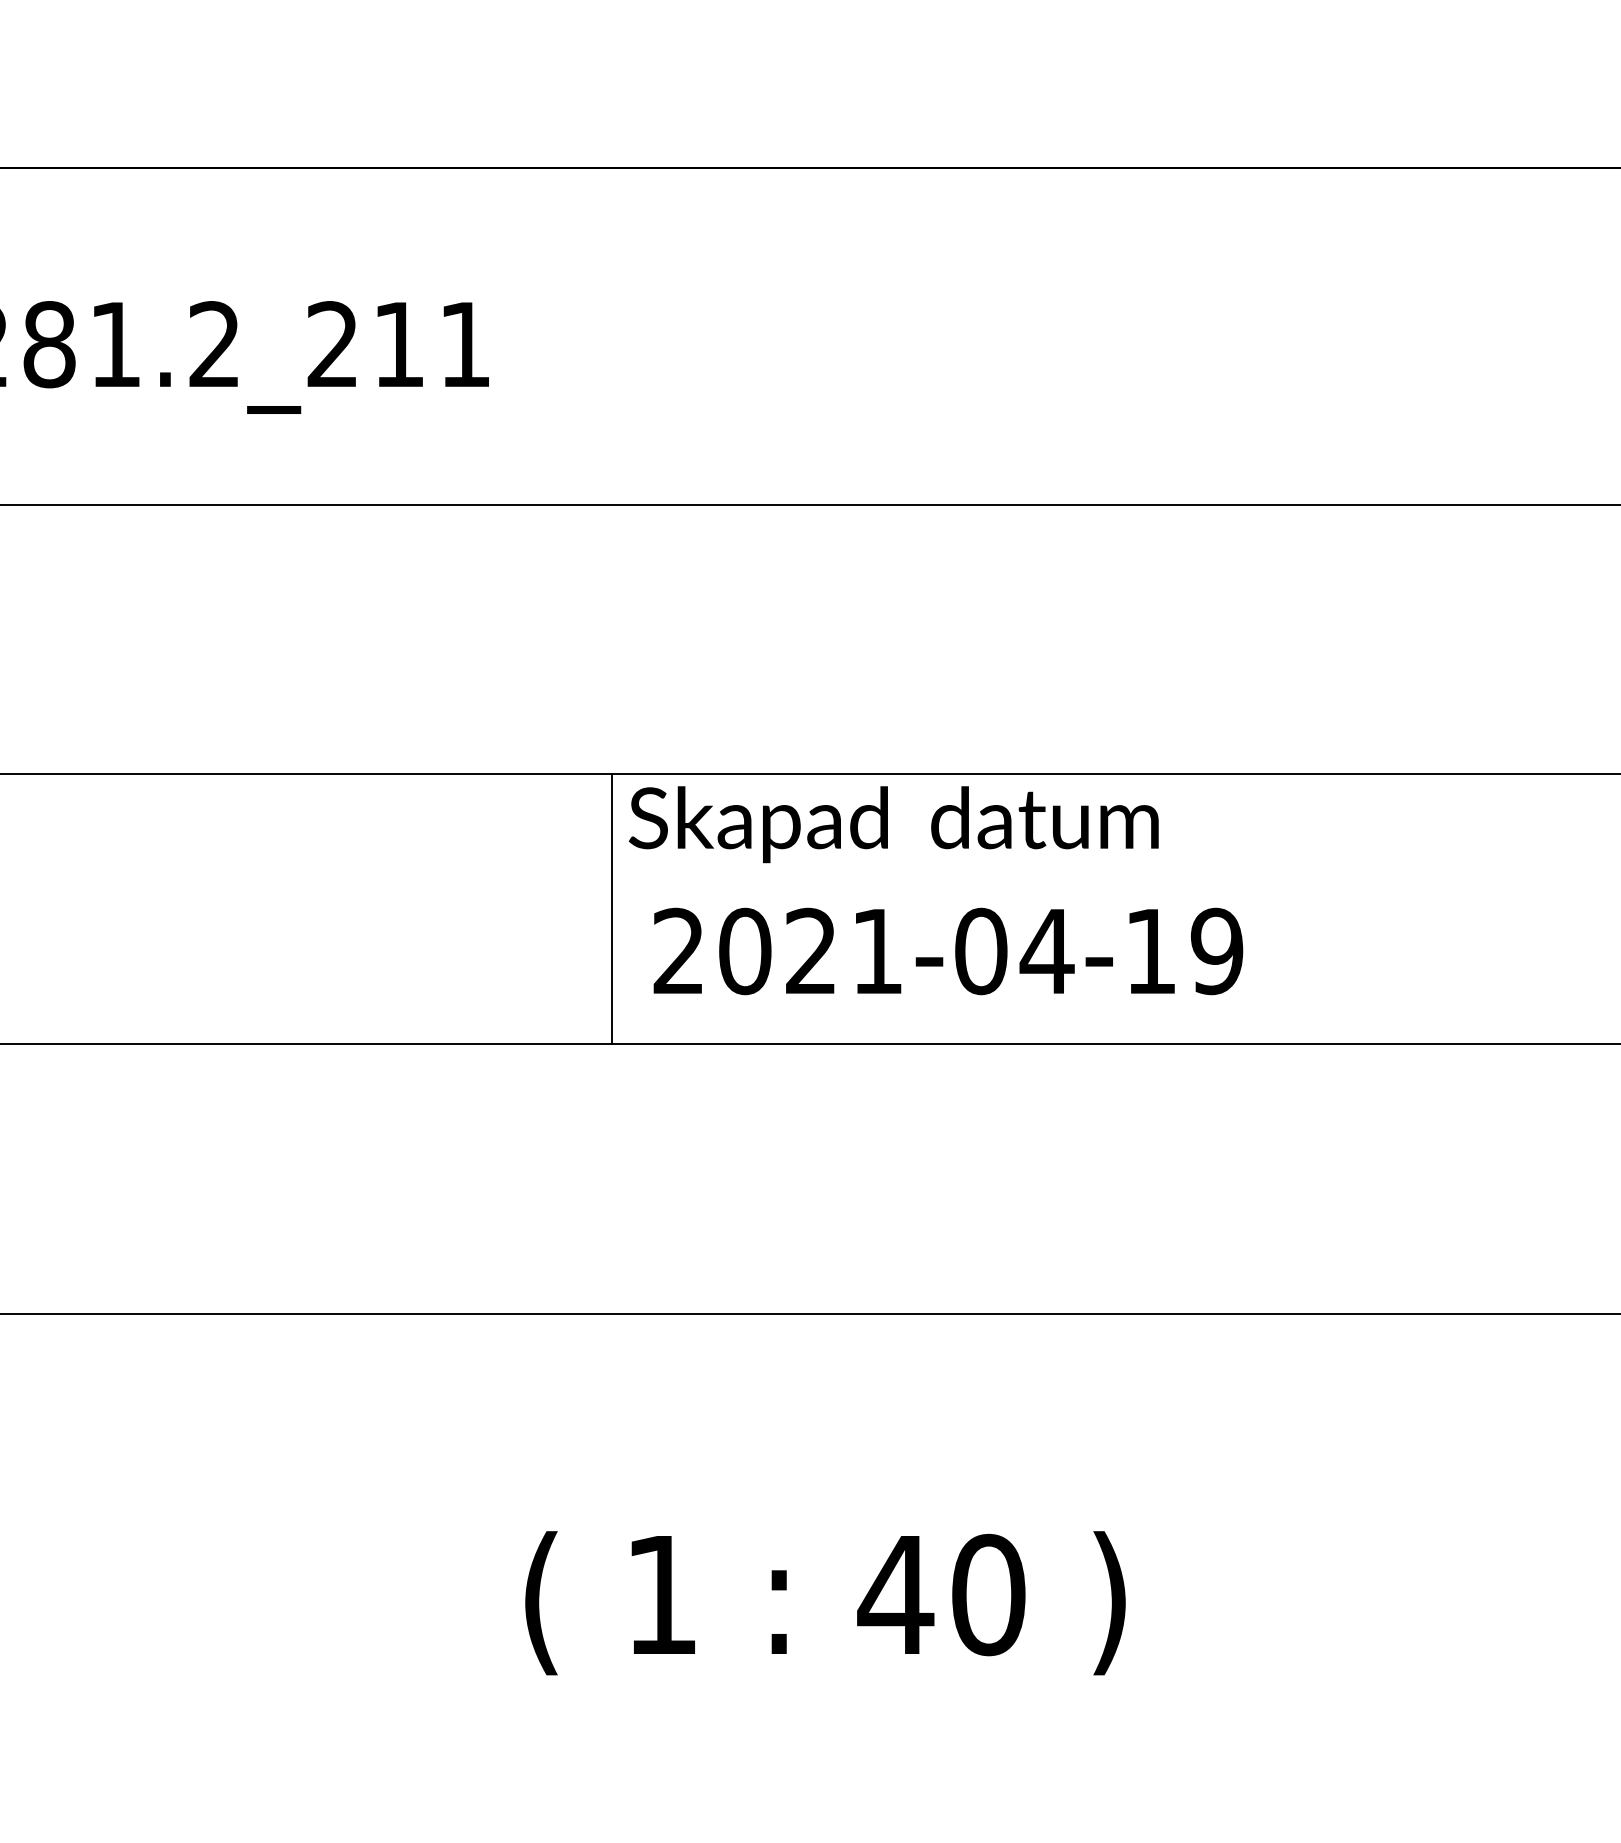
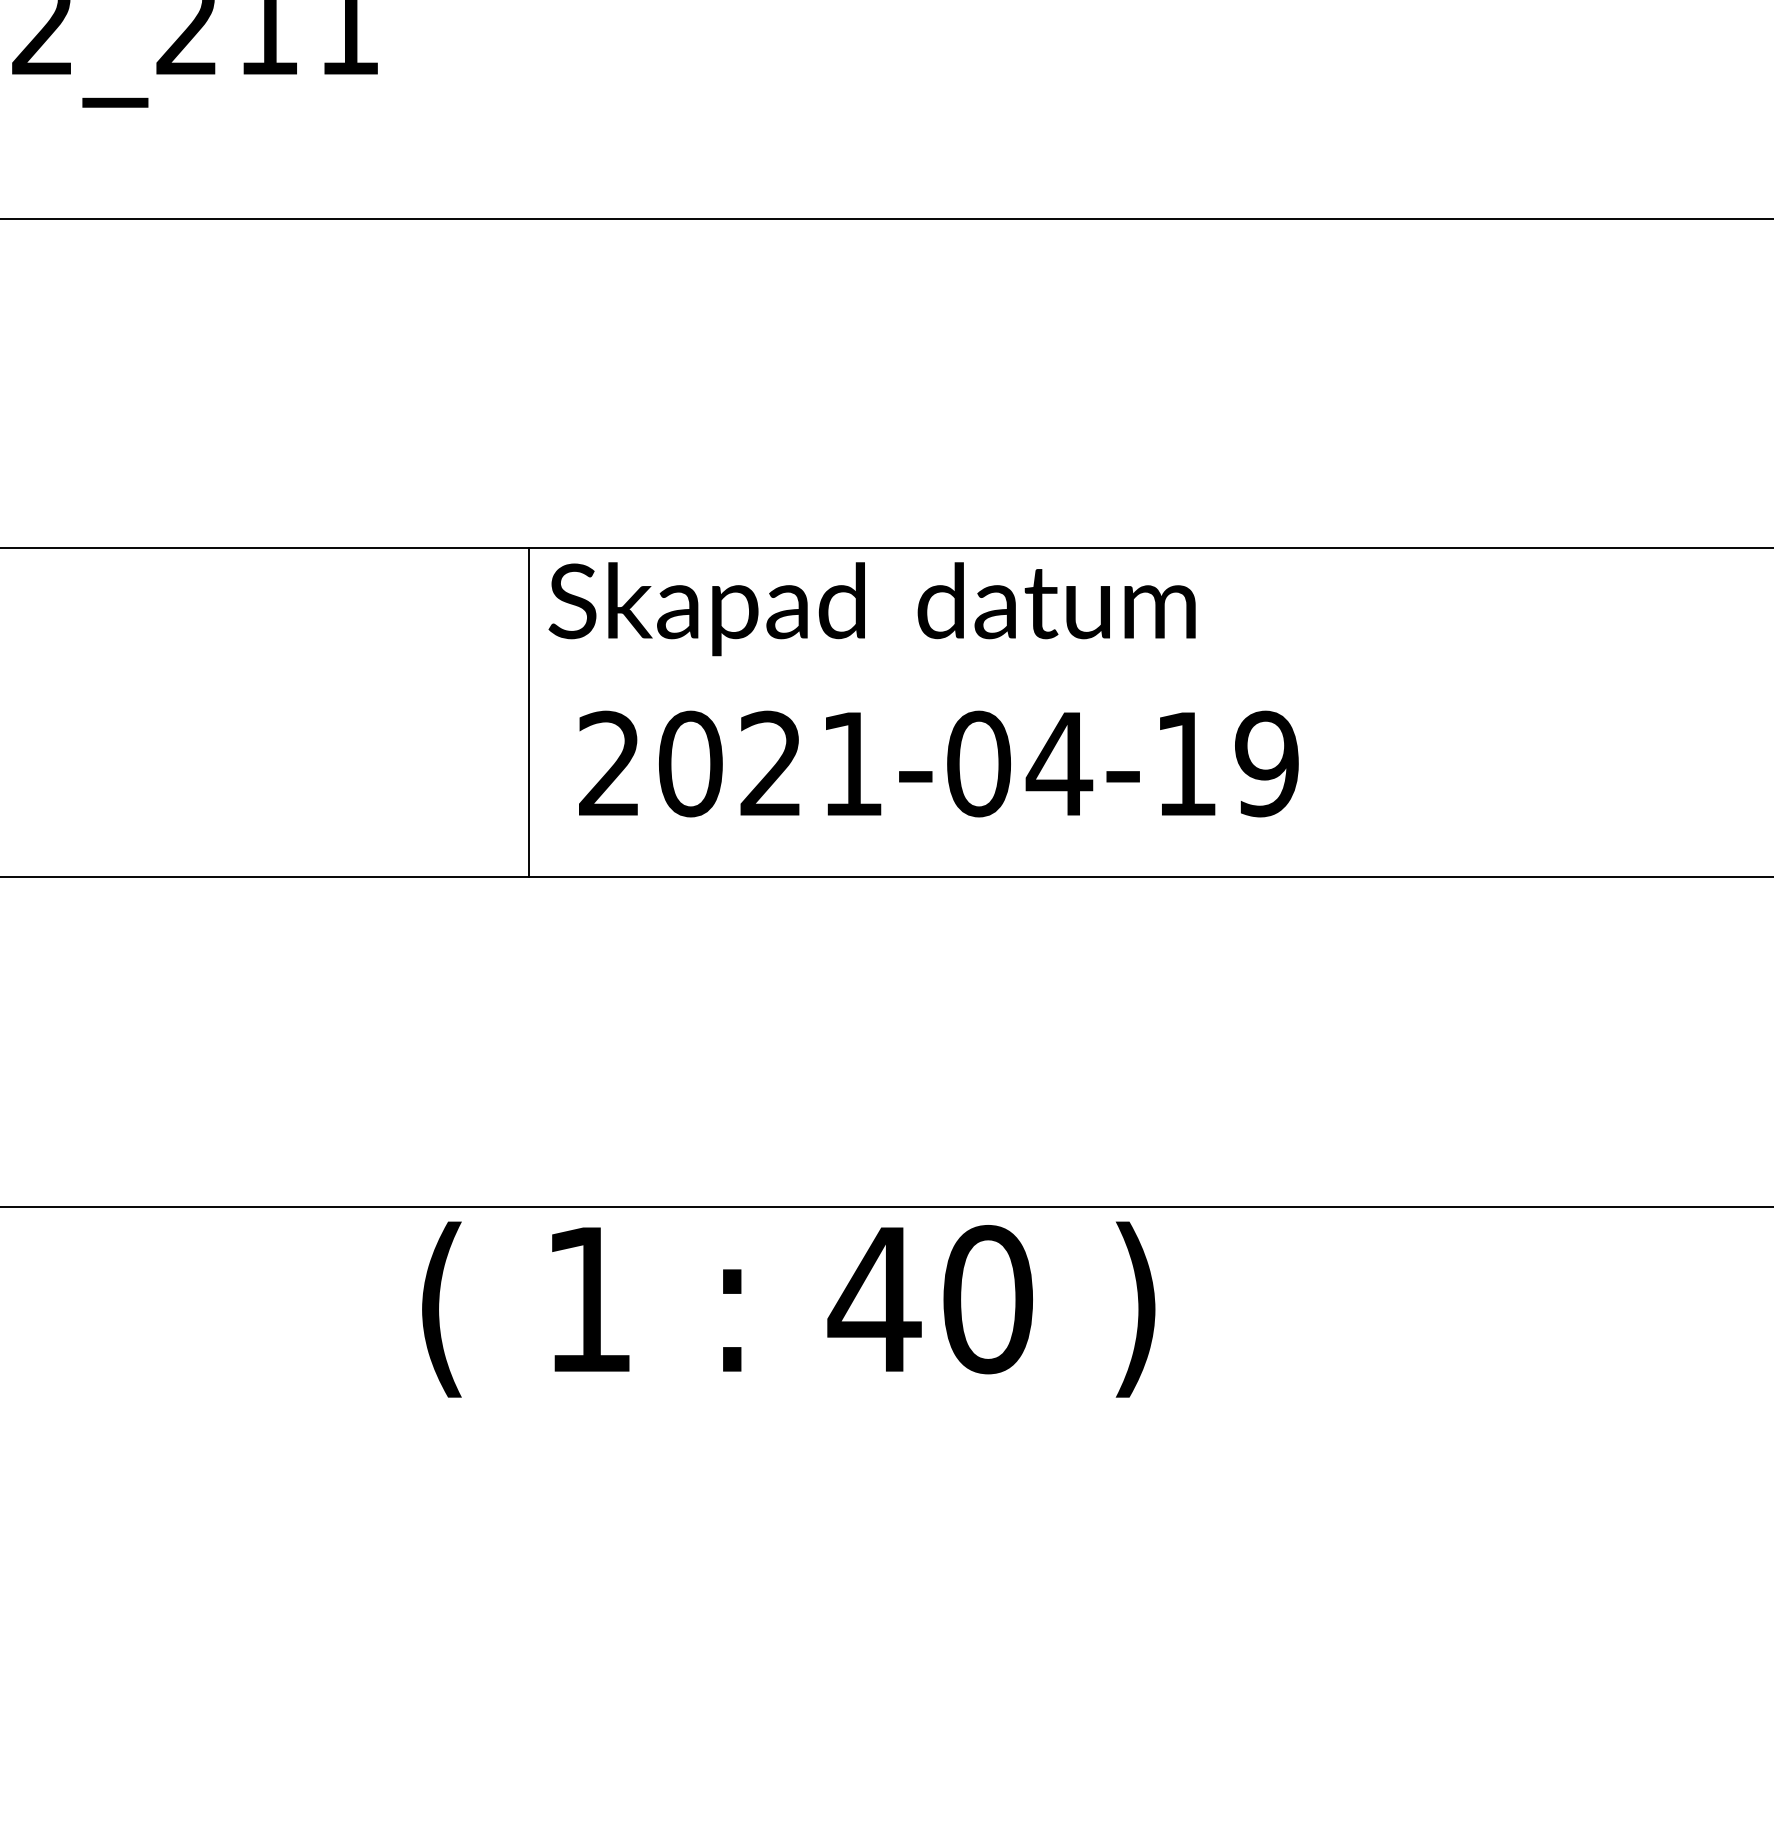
text: (825, 1603) -> (788, 1309), moved

